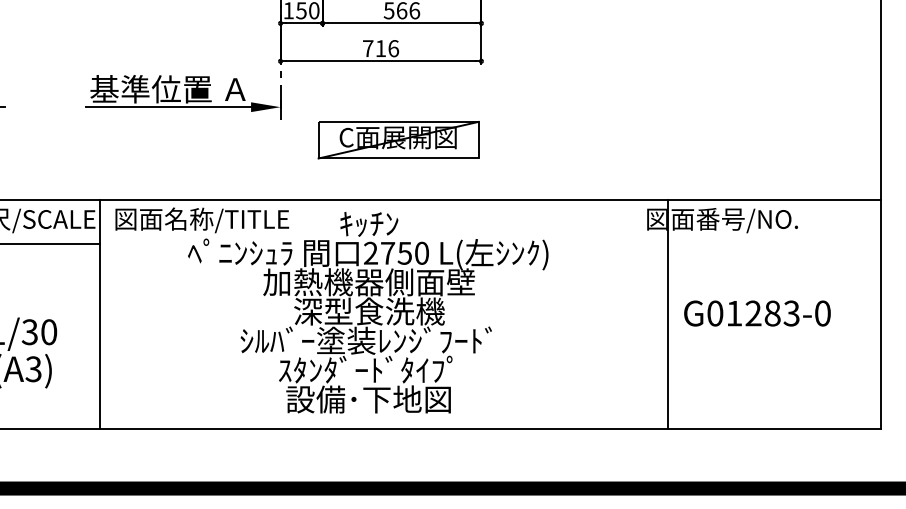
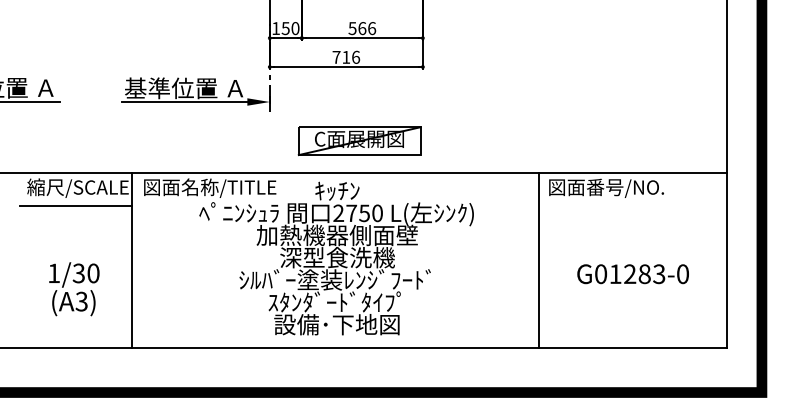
part: (398, 140) -> (359, 141), moved
line: (667, 313) -> (538, 259), moved
text: (756, 313) -> (632, 274), moved

